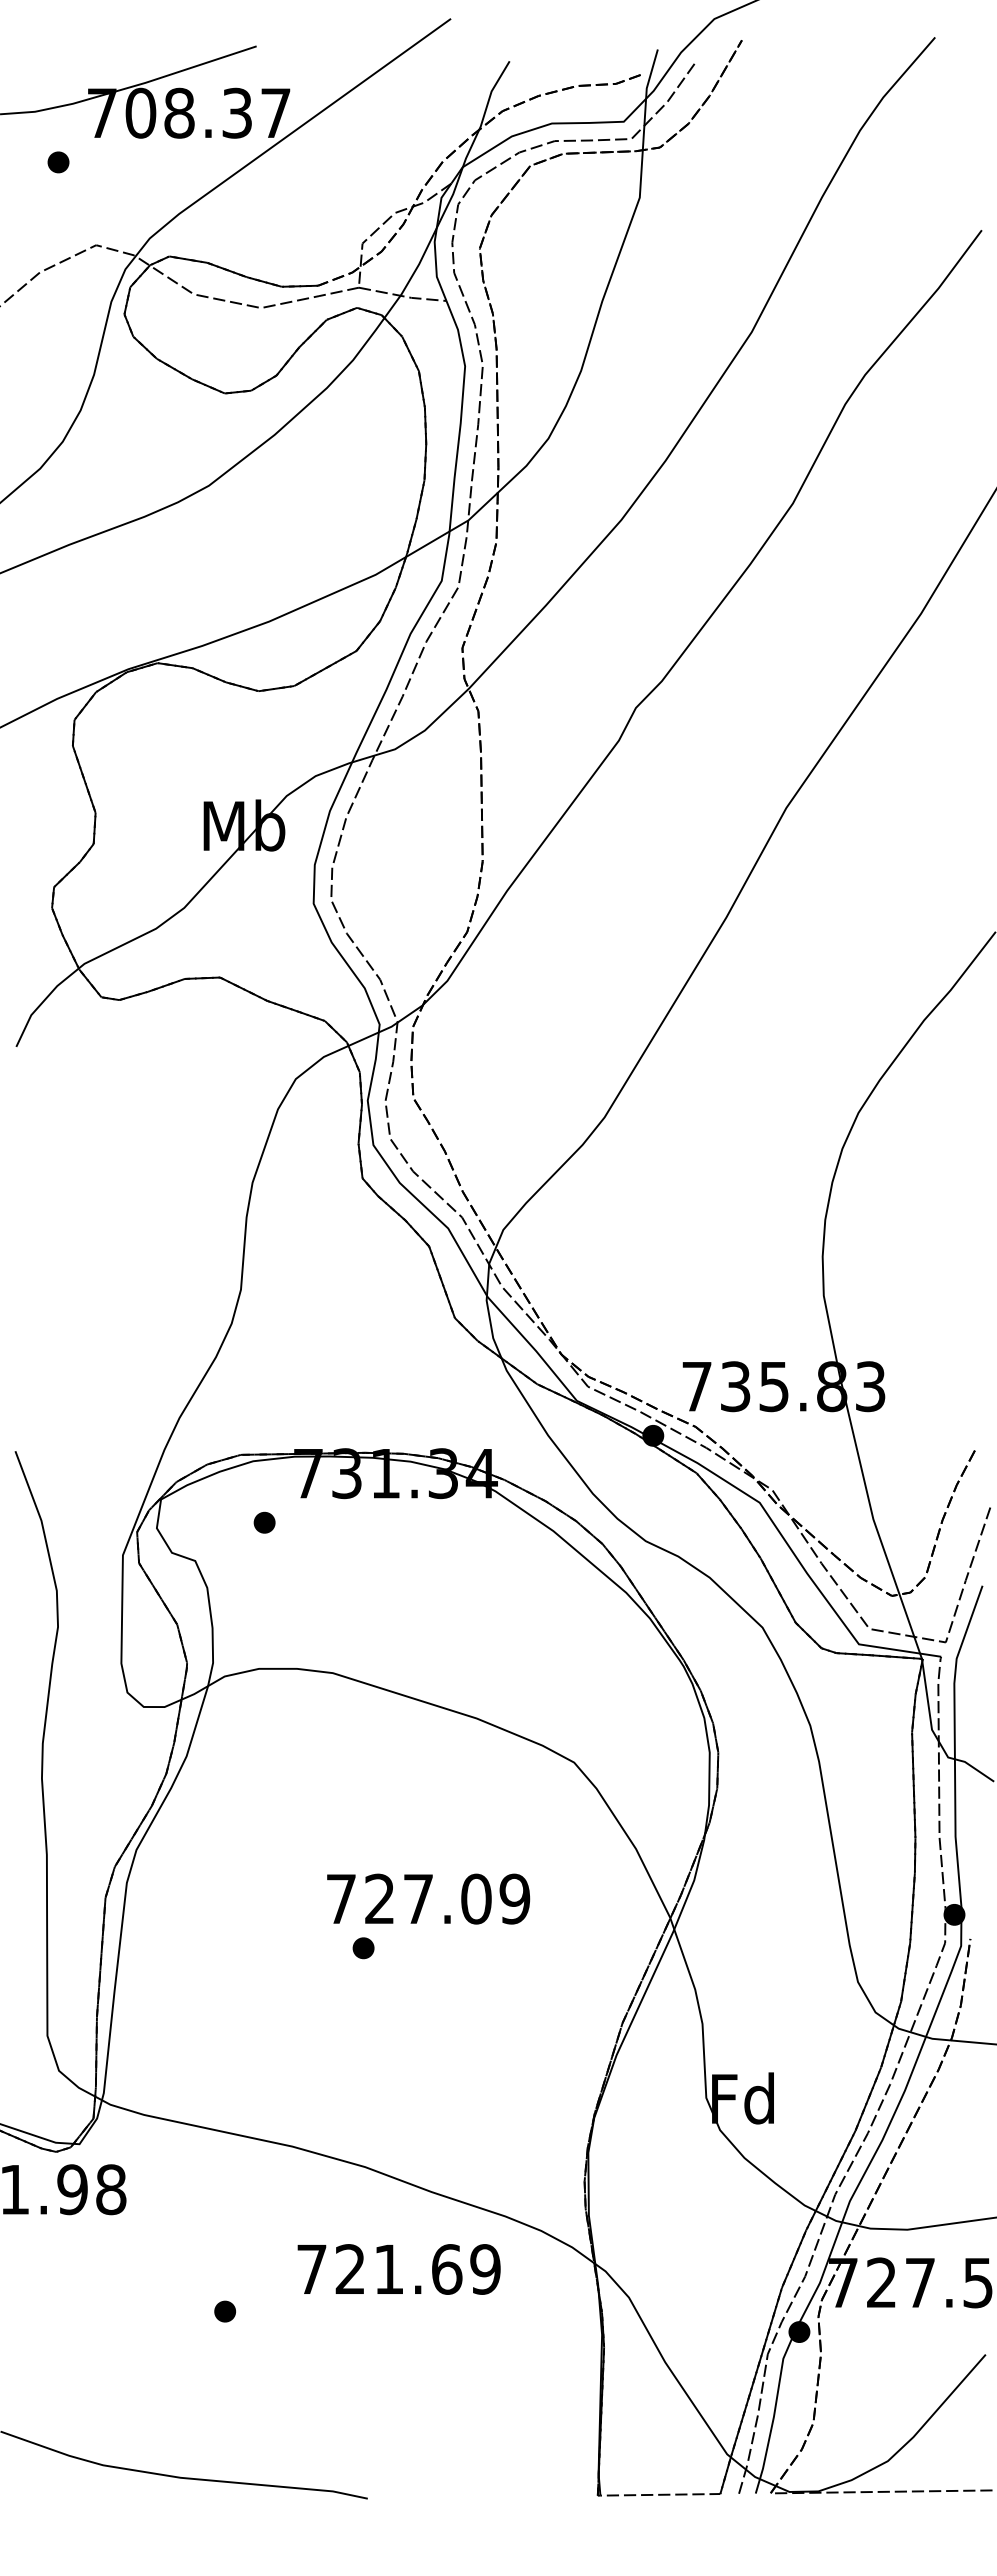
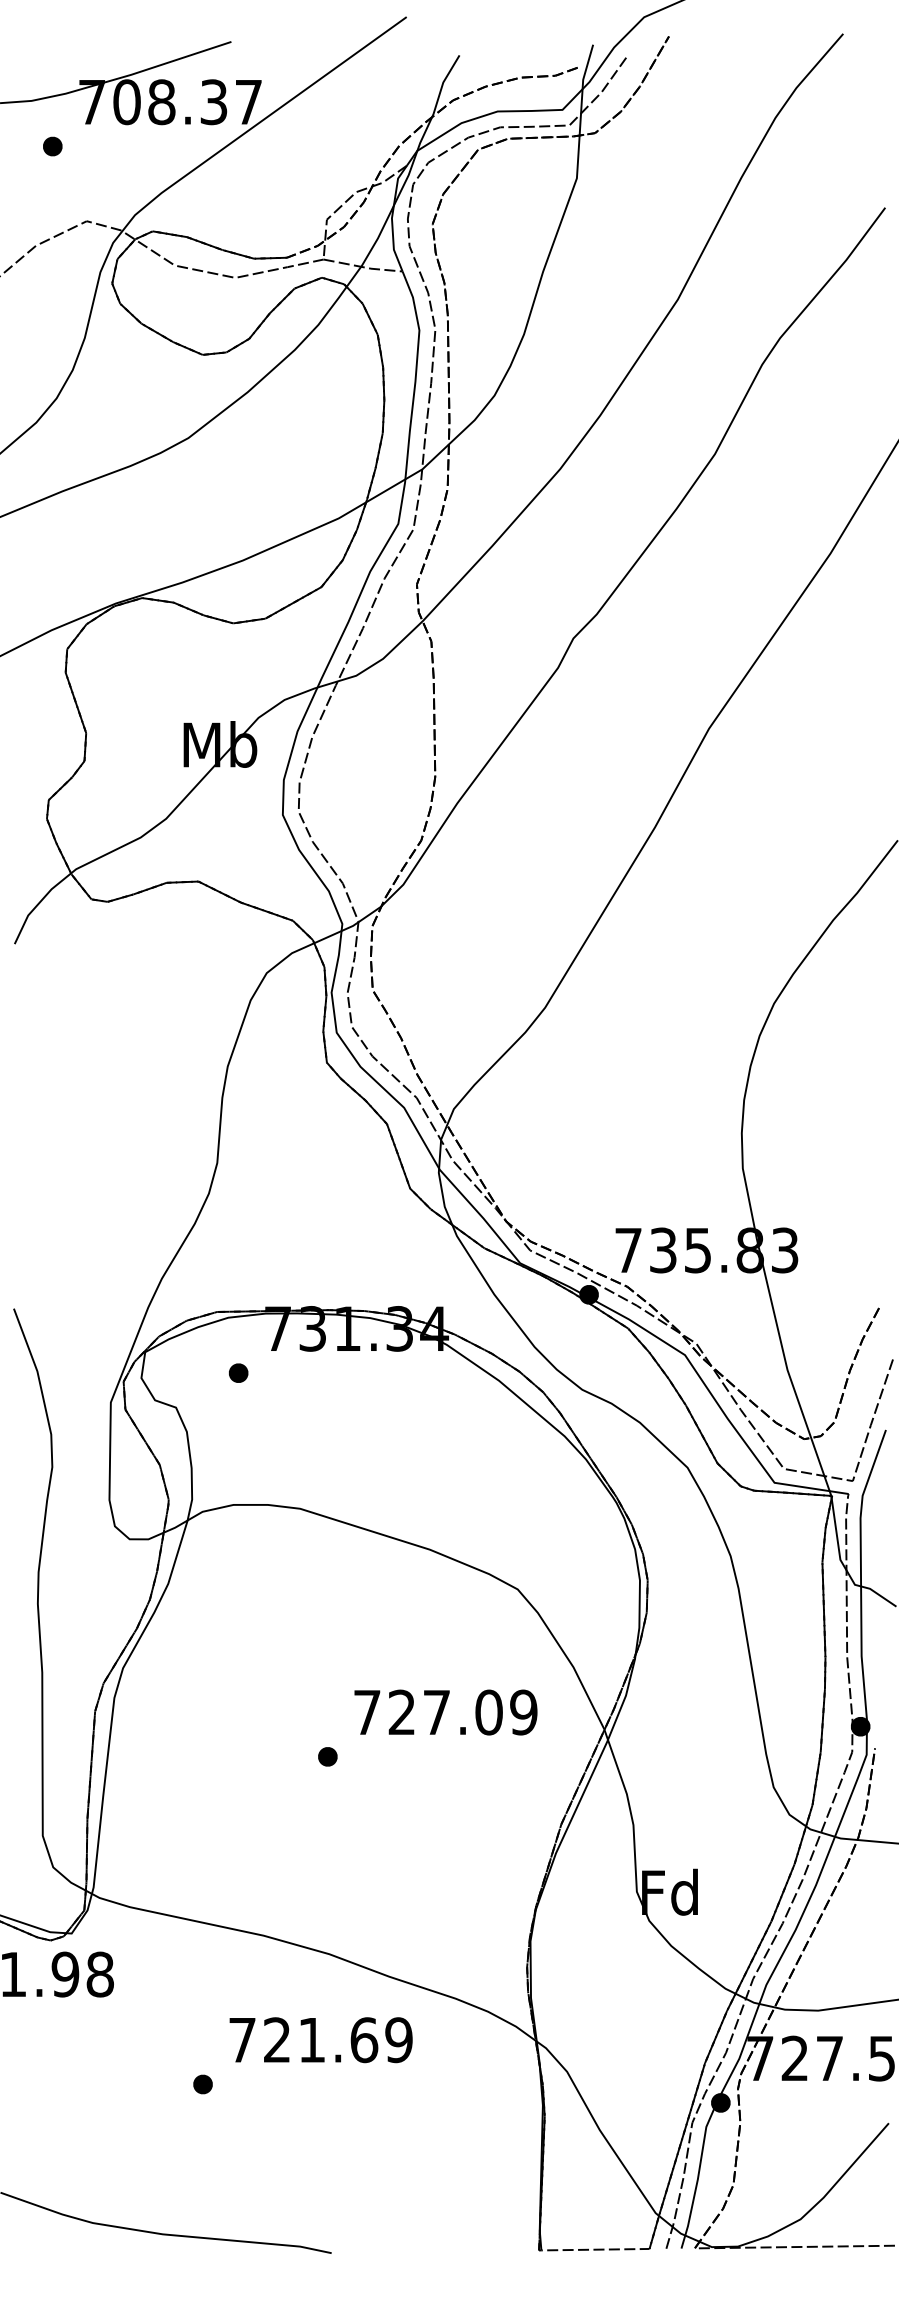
text: (428, 1898) -> (445, 1711), moved
text: (398, 2269) -> (320, 2040), moved

